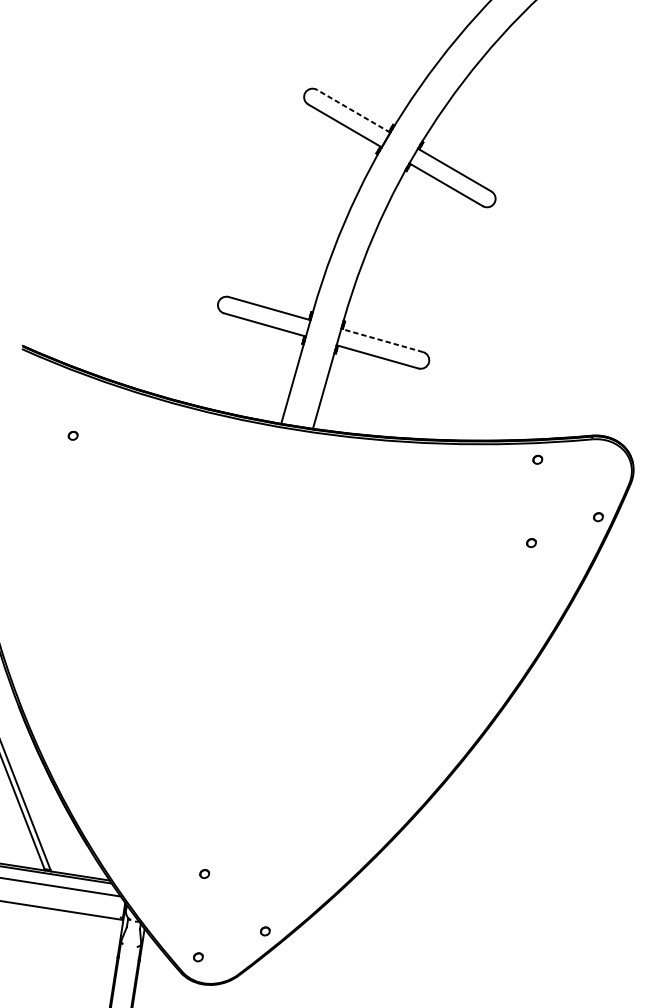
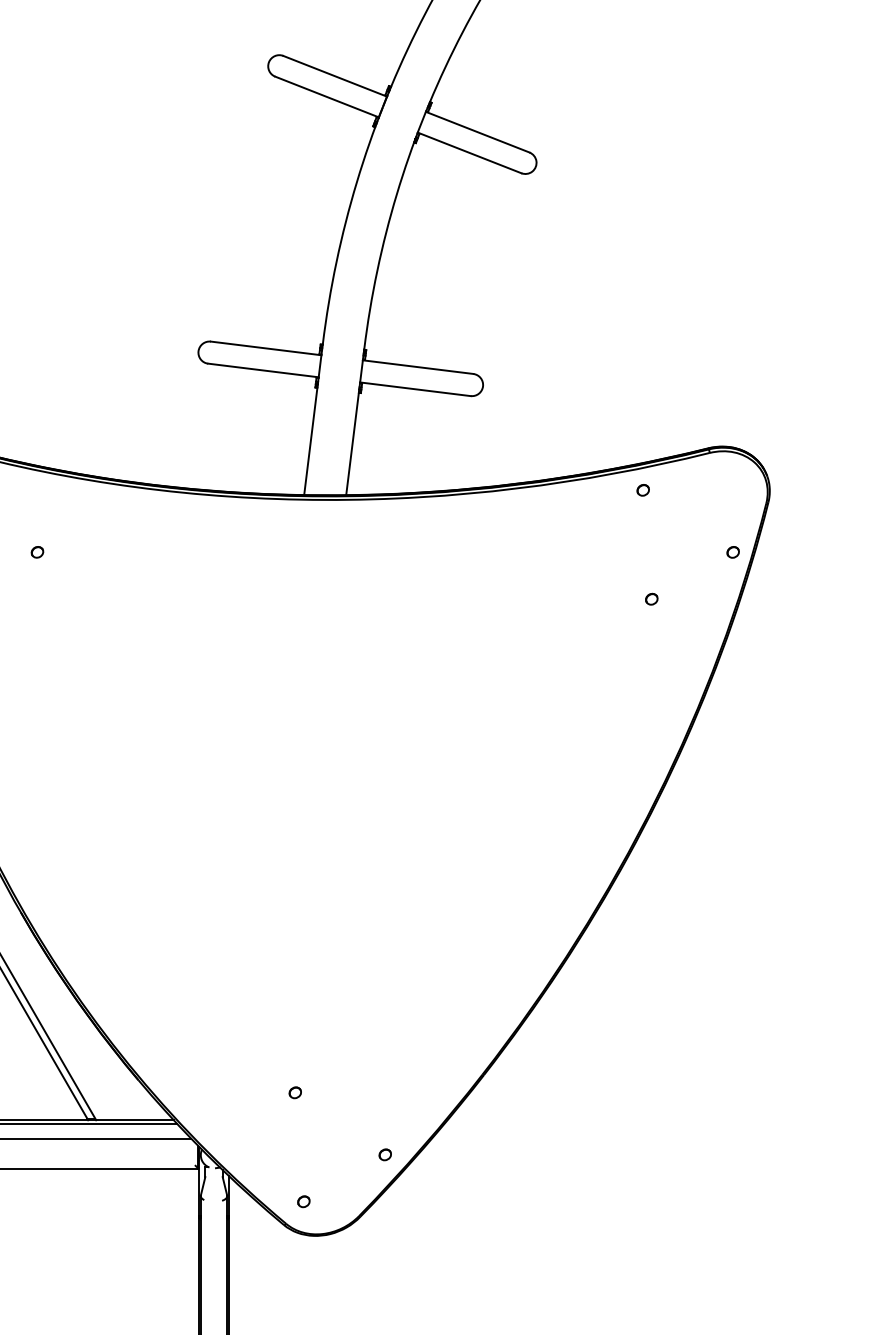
line: (353, 111) -> (335, 76), dashed -> solid
line: (382, 340) -> (418, 367), dashed -> solid

